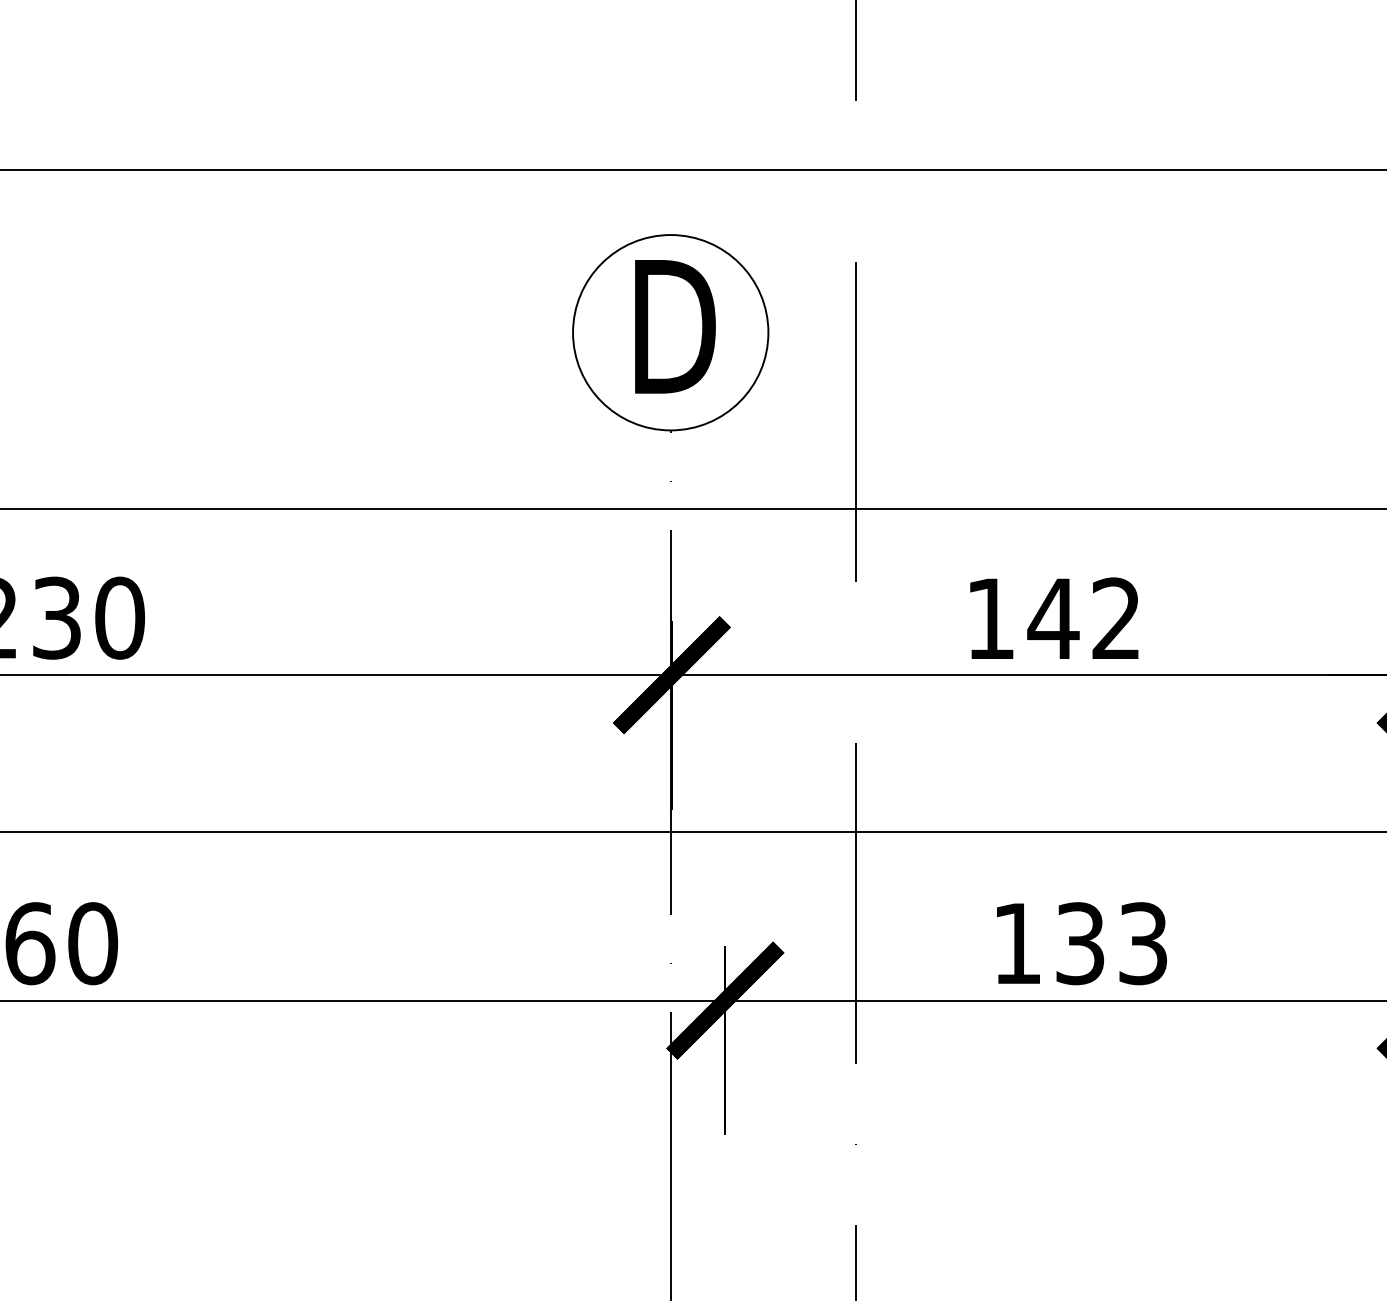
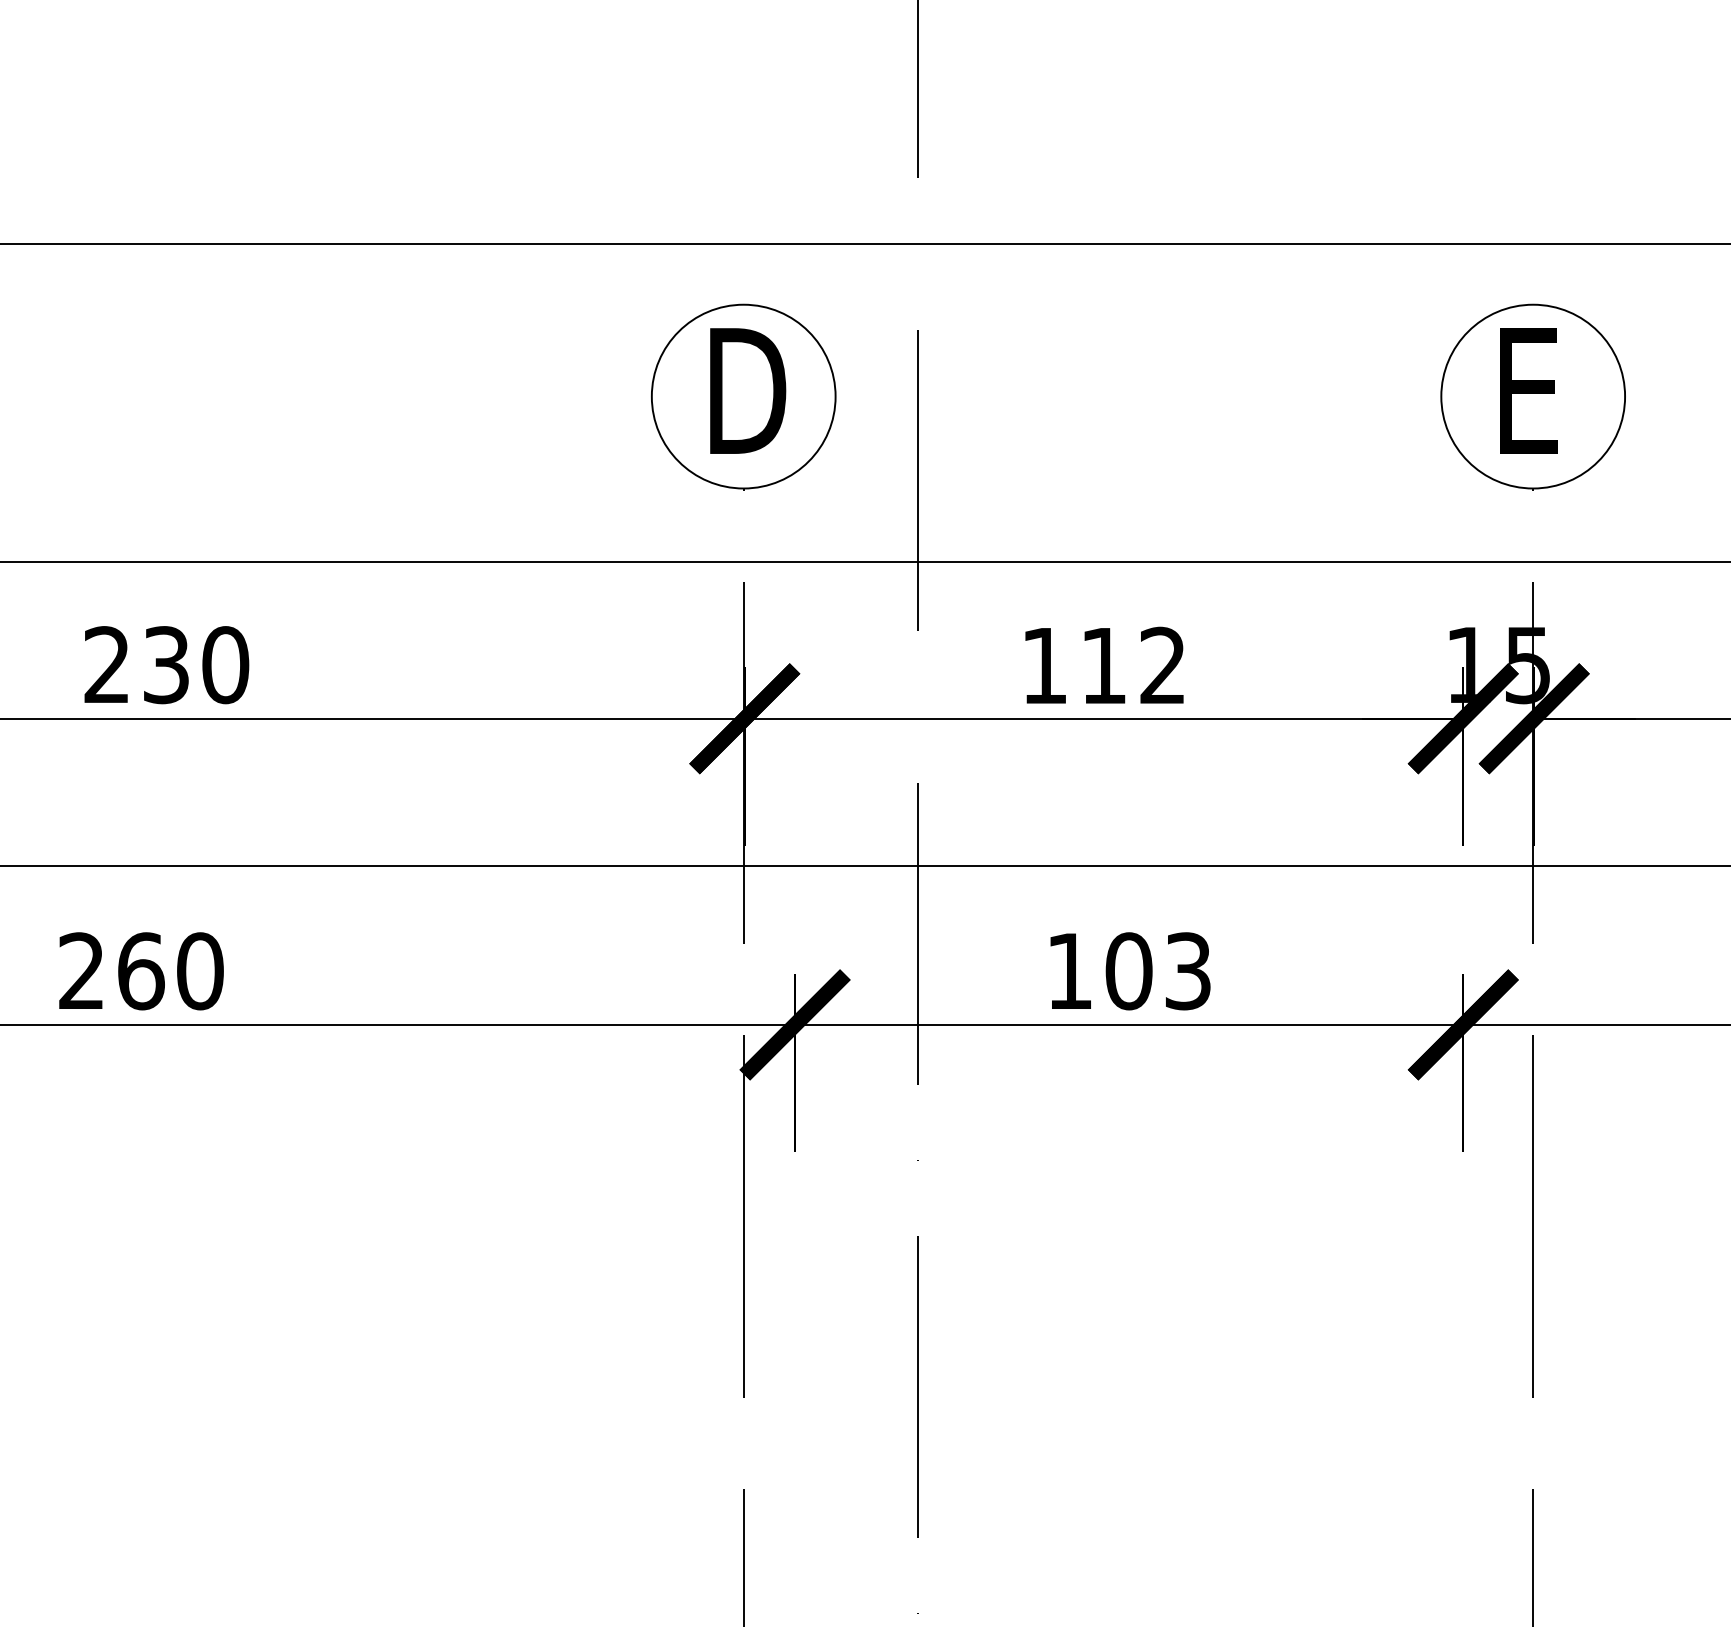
text: (1053, 618) -> (1103, 665), 142 -> 112
text: (1079, 943) -> (1128, 971), 133 -> 103

